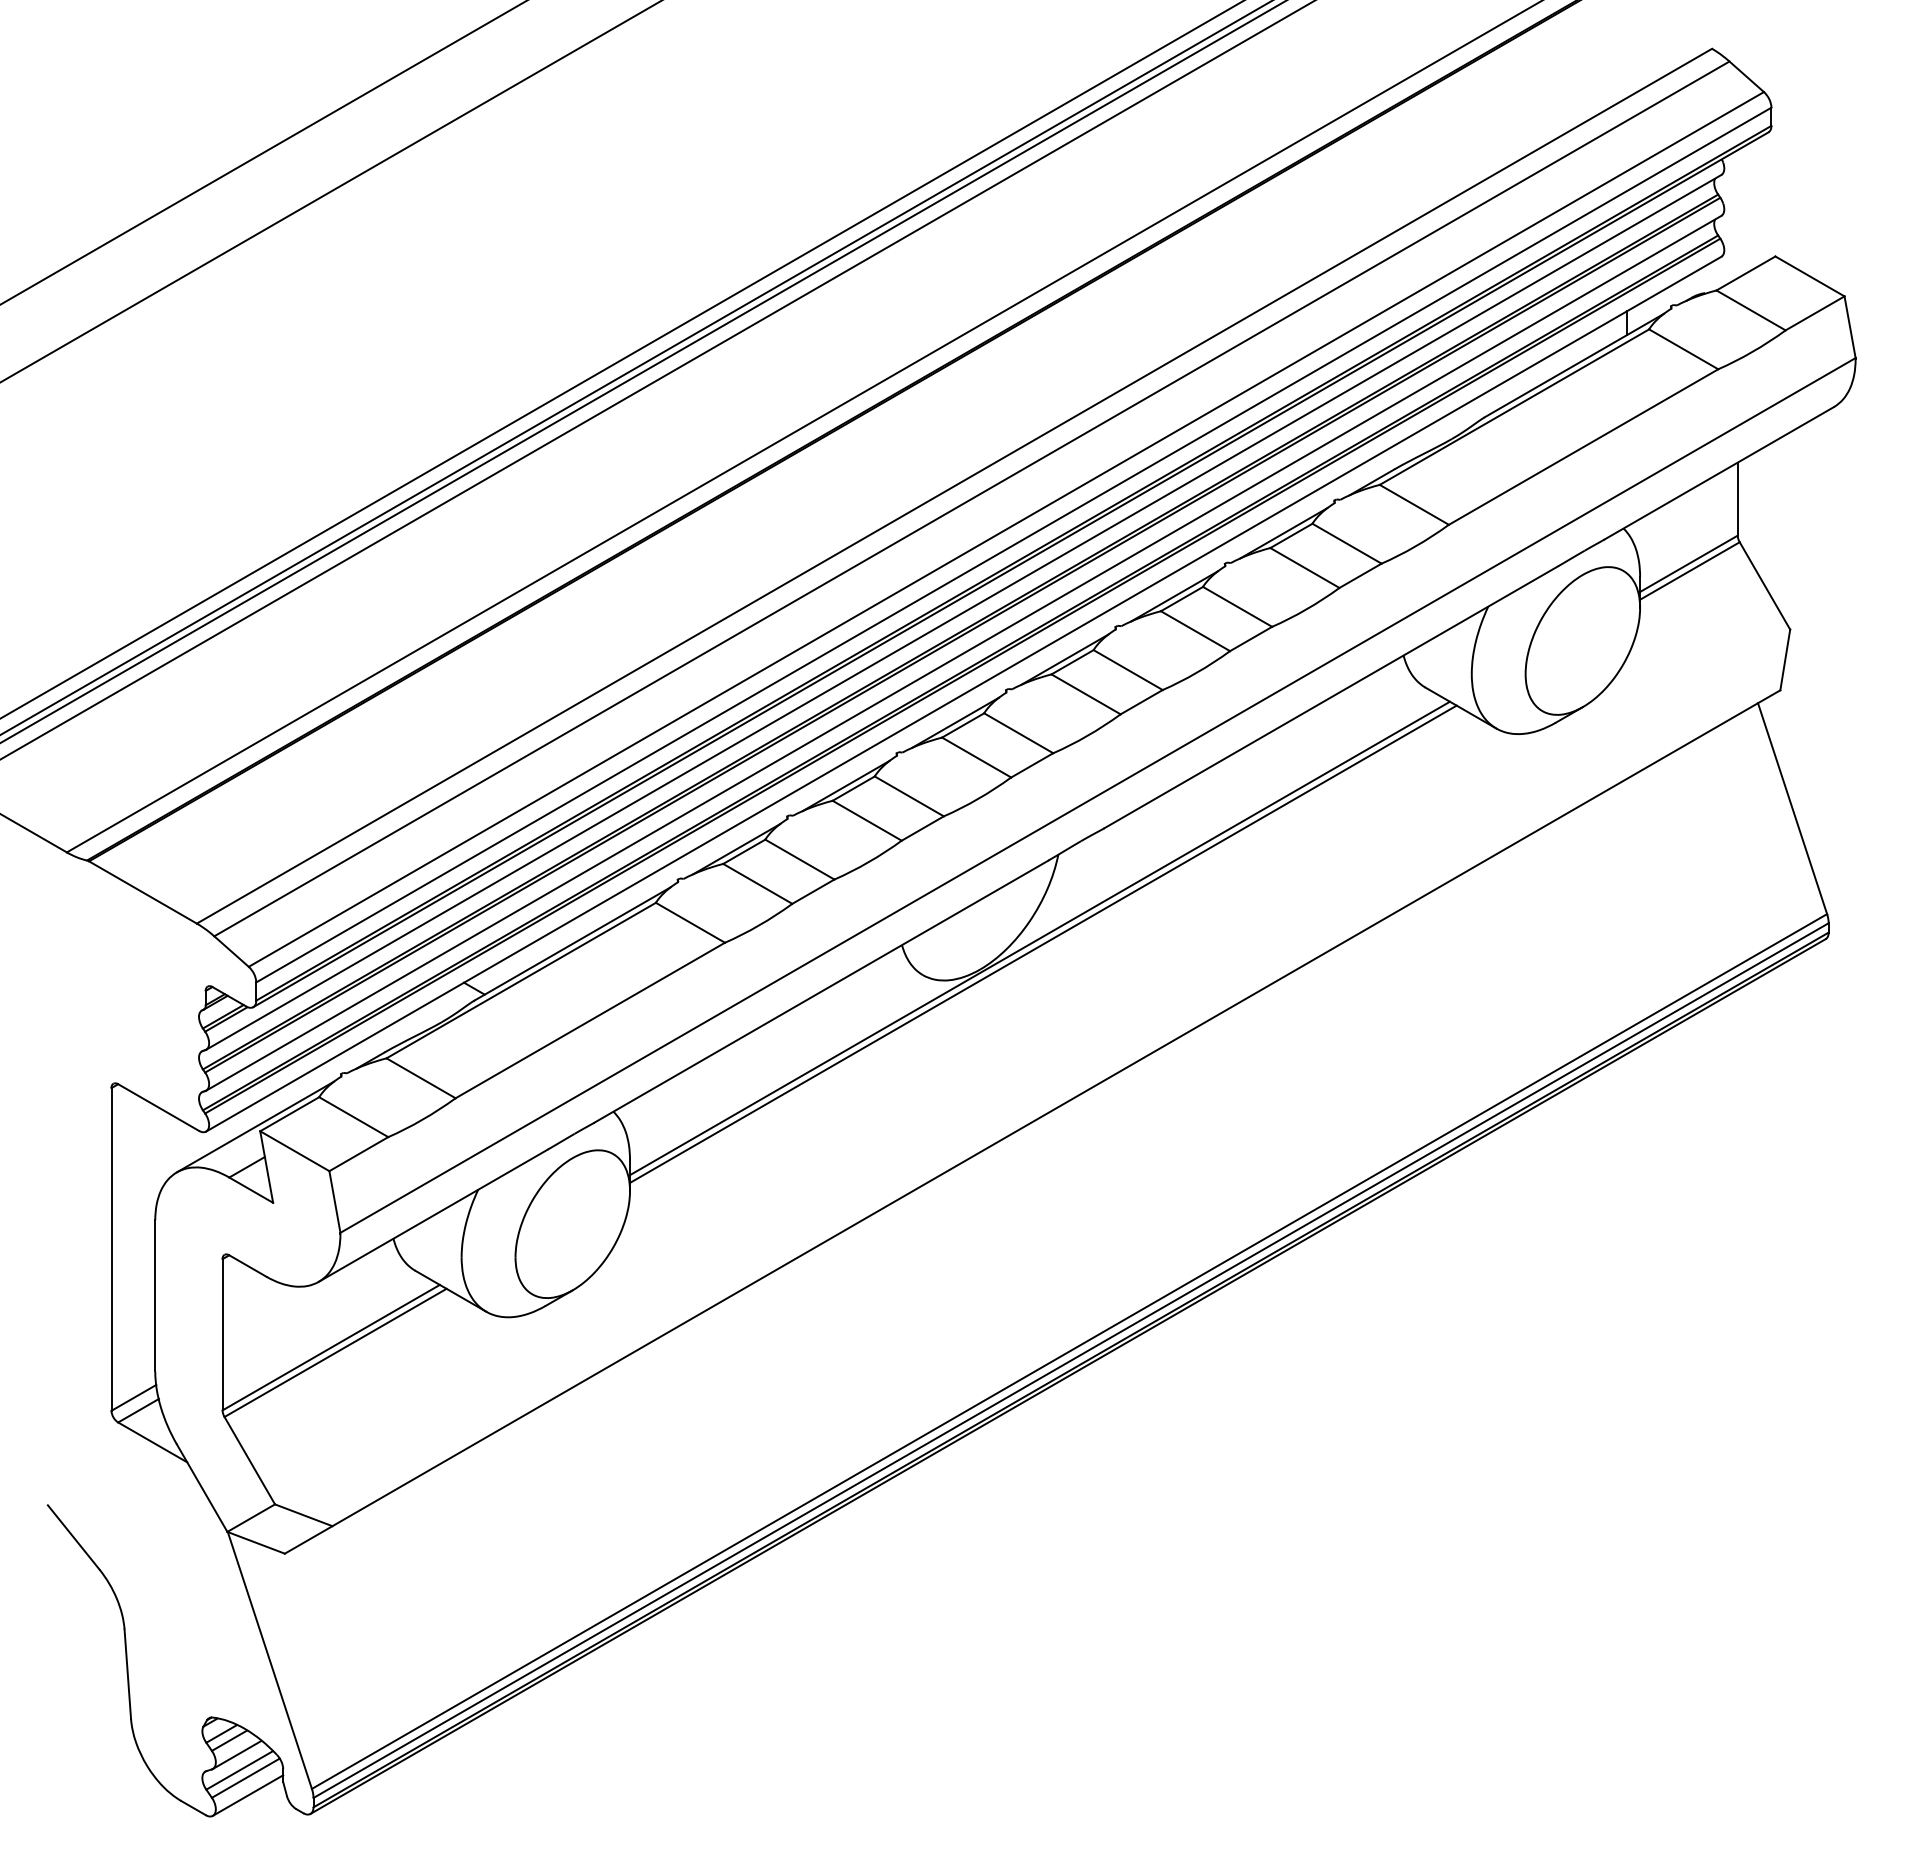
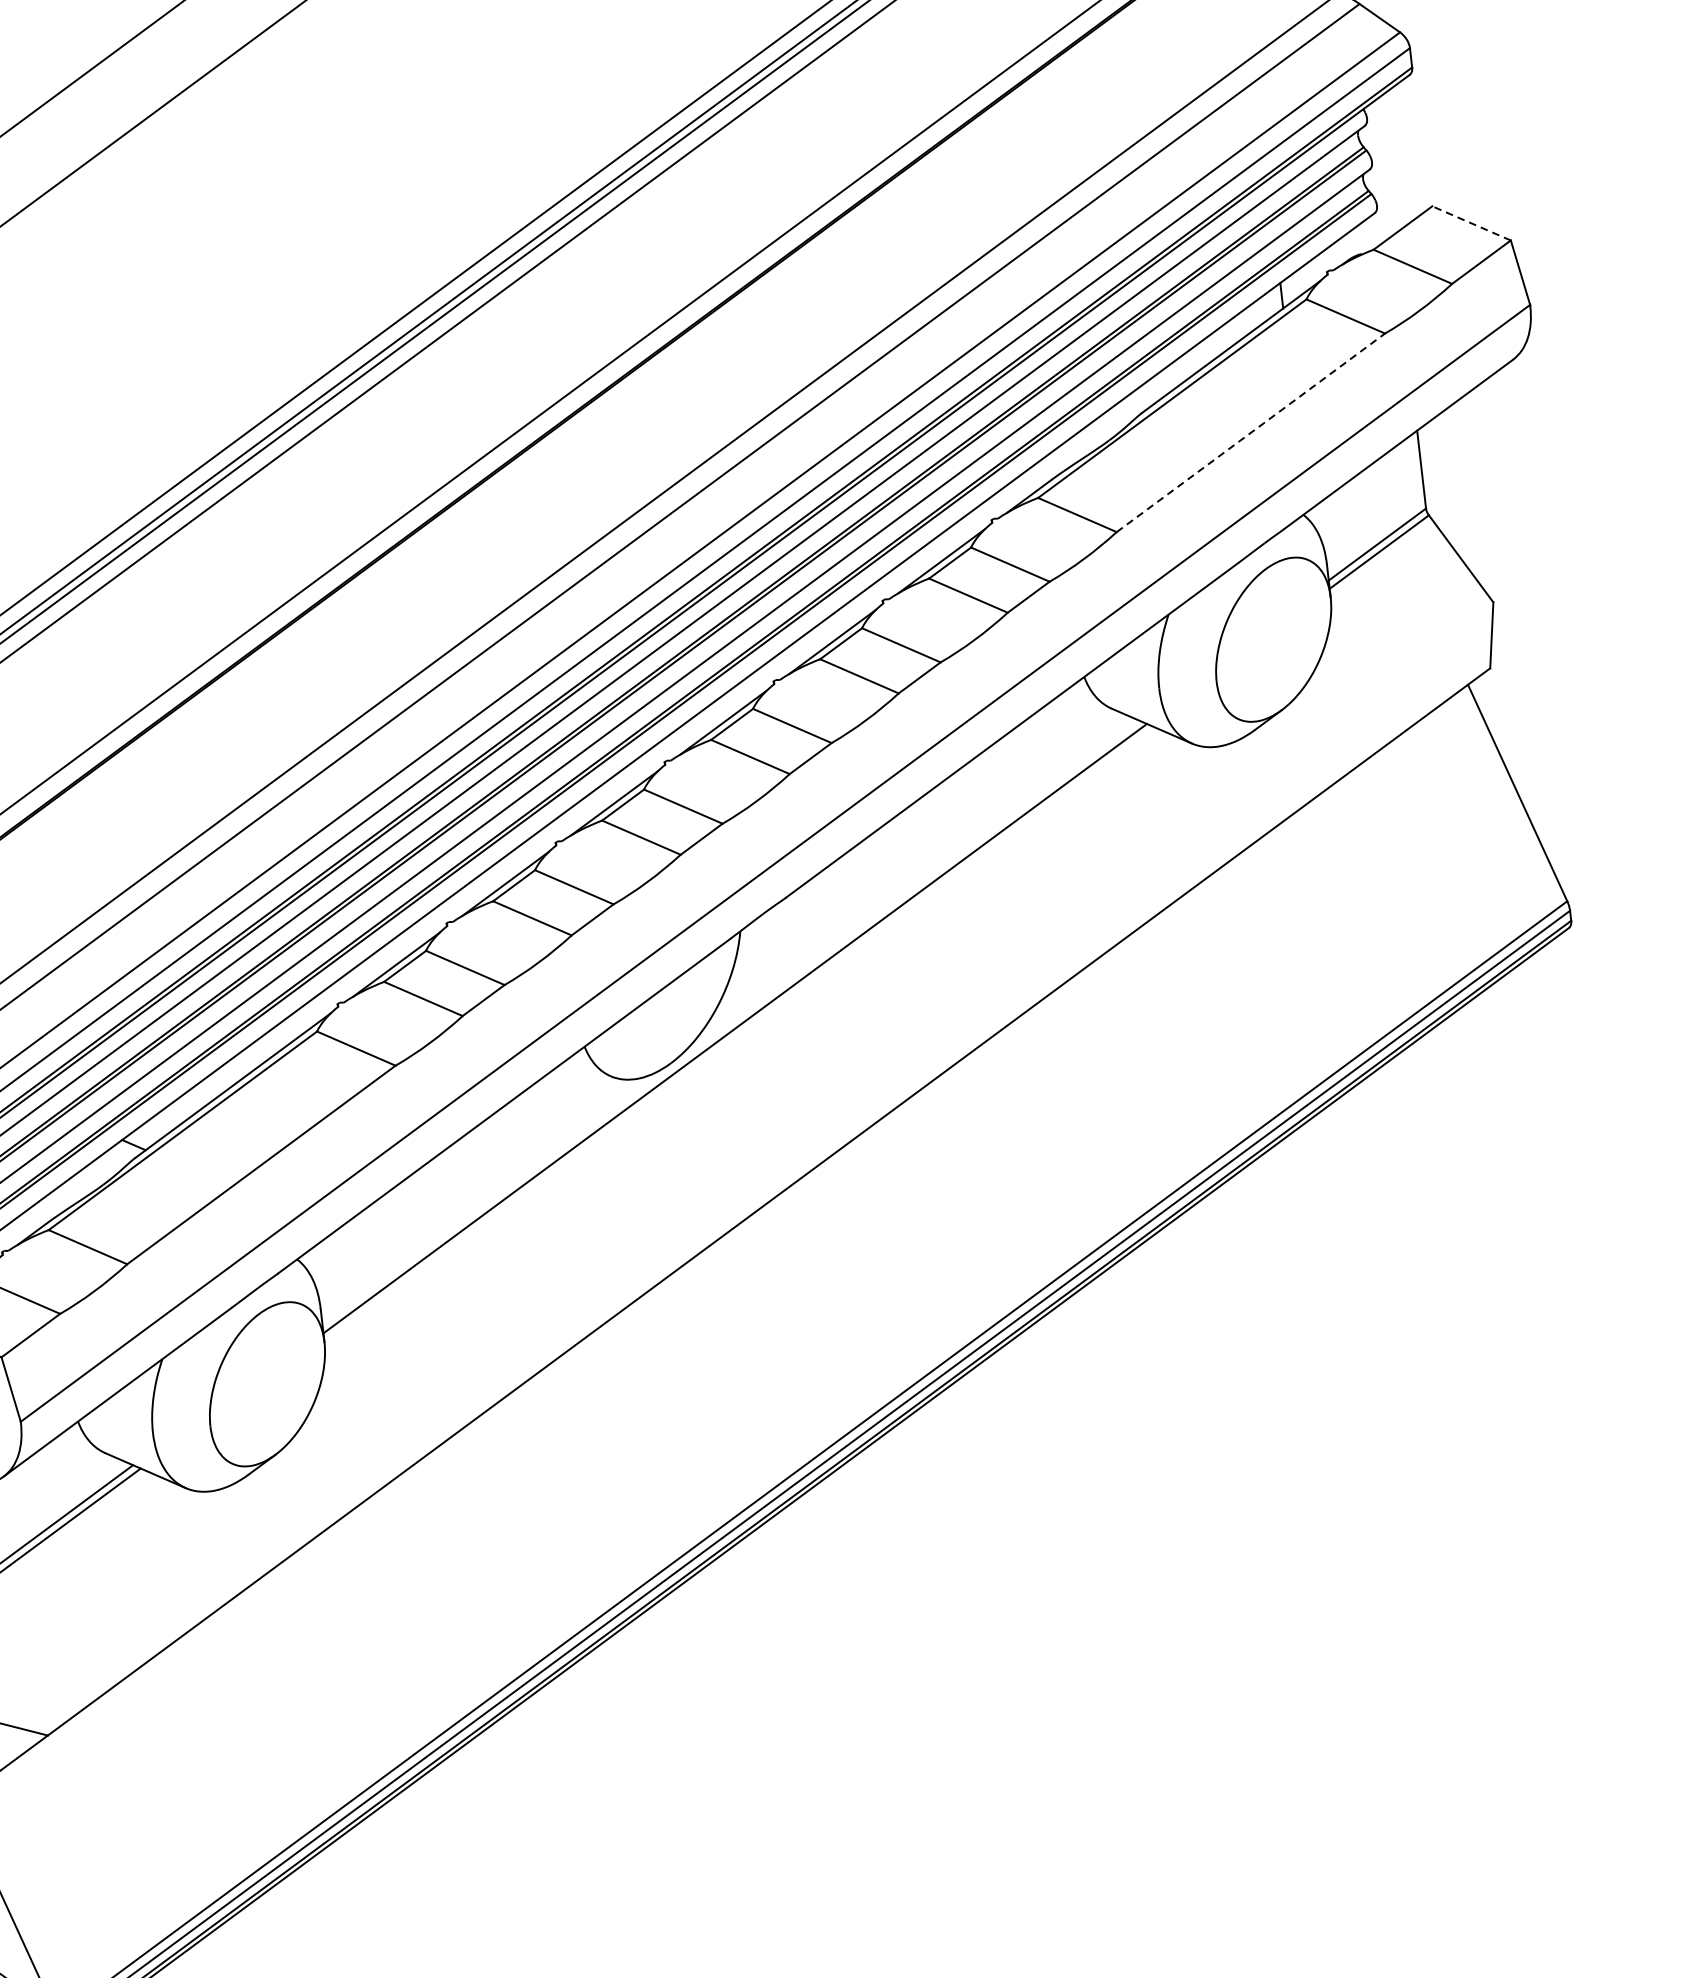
line: (1809, 276) -> (1471, 223), solid -> dashed
line: (1583, 447) -> (1250, 433), solid -> dashed
line: (1039, 938) -> (730, 1022), removed

